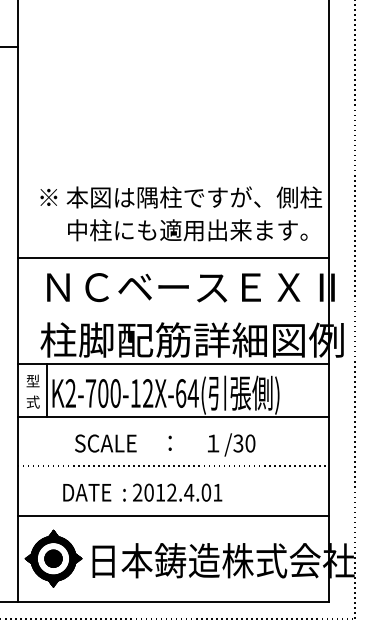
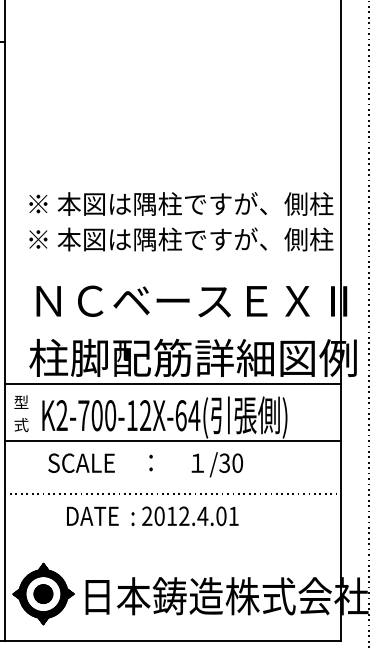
text: (181, 230) -> (181, 239), 中柱にも適用出来ます。 -> ※ 本図は隅柱ですが、側柱
line: (172, 258) -> (171, 269), removed
line: (46, 390) -> (35, 412), removed
text: (165, 444) -> (145, 464), moved
text: (142, 492) -> (152, 516), moved
line: (172, 515) -> (171, 547), removed

